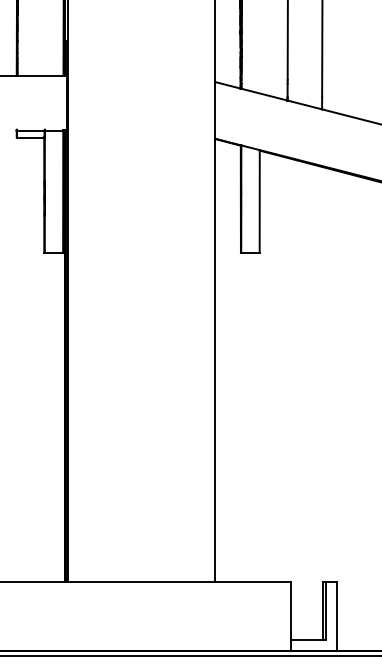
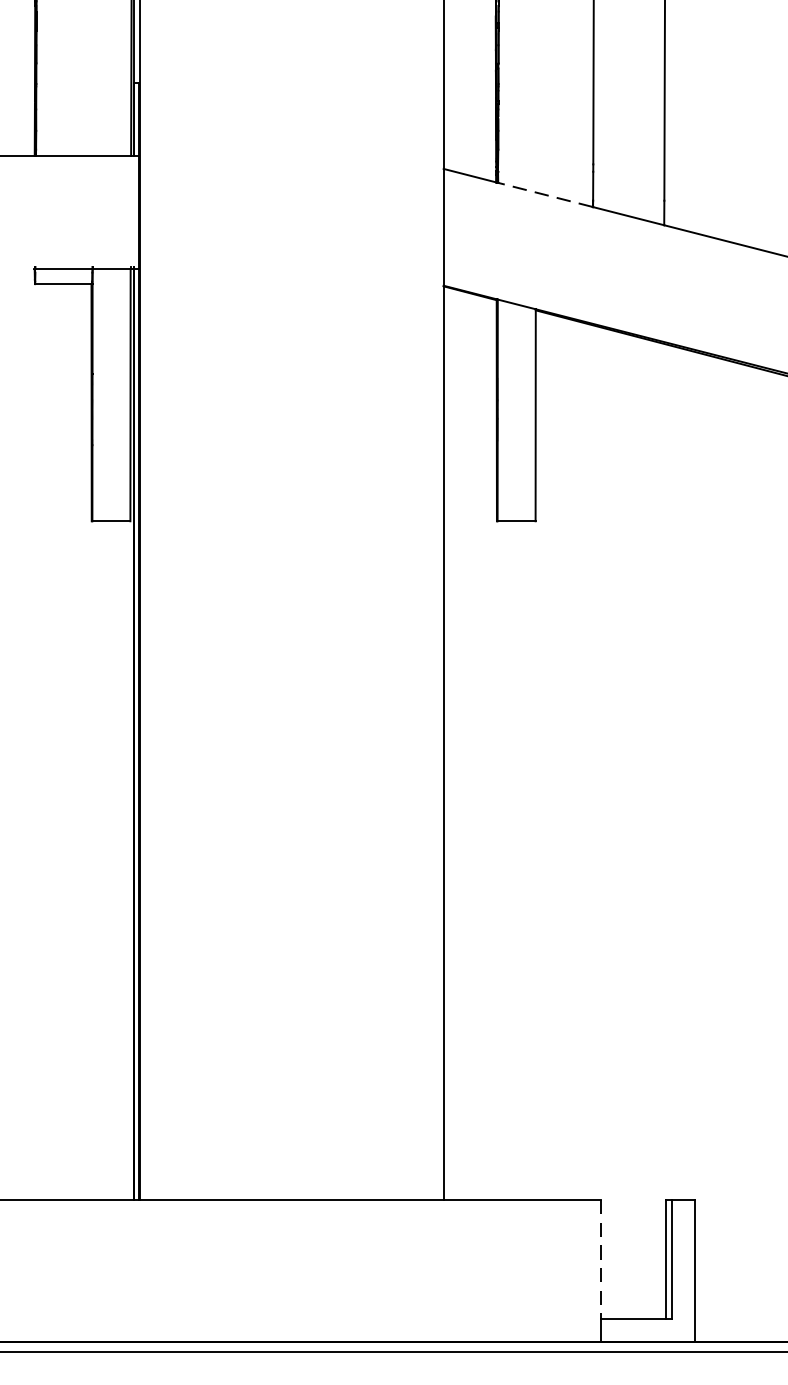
line: (264, 94) -> (545, 194), solid -> dashed
line: (291, 610) -> (601, 1258), solid -> dashed

